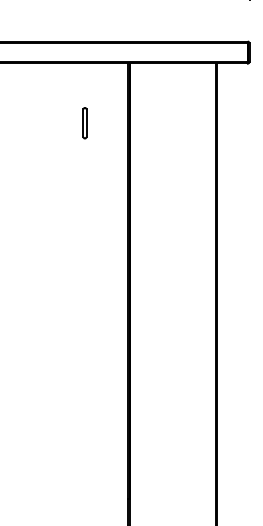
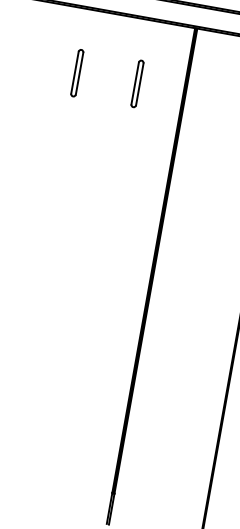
part: (28, 122) -> (77, 72), added
part: (84, 122) -> (137, 82), size x1.43

